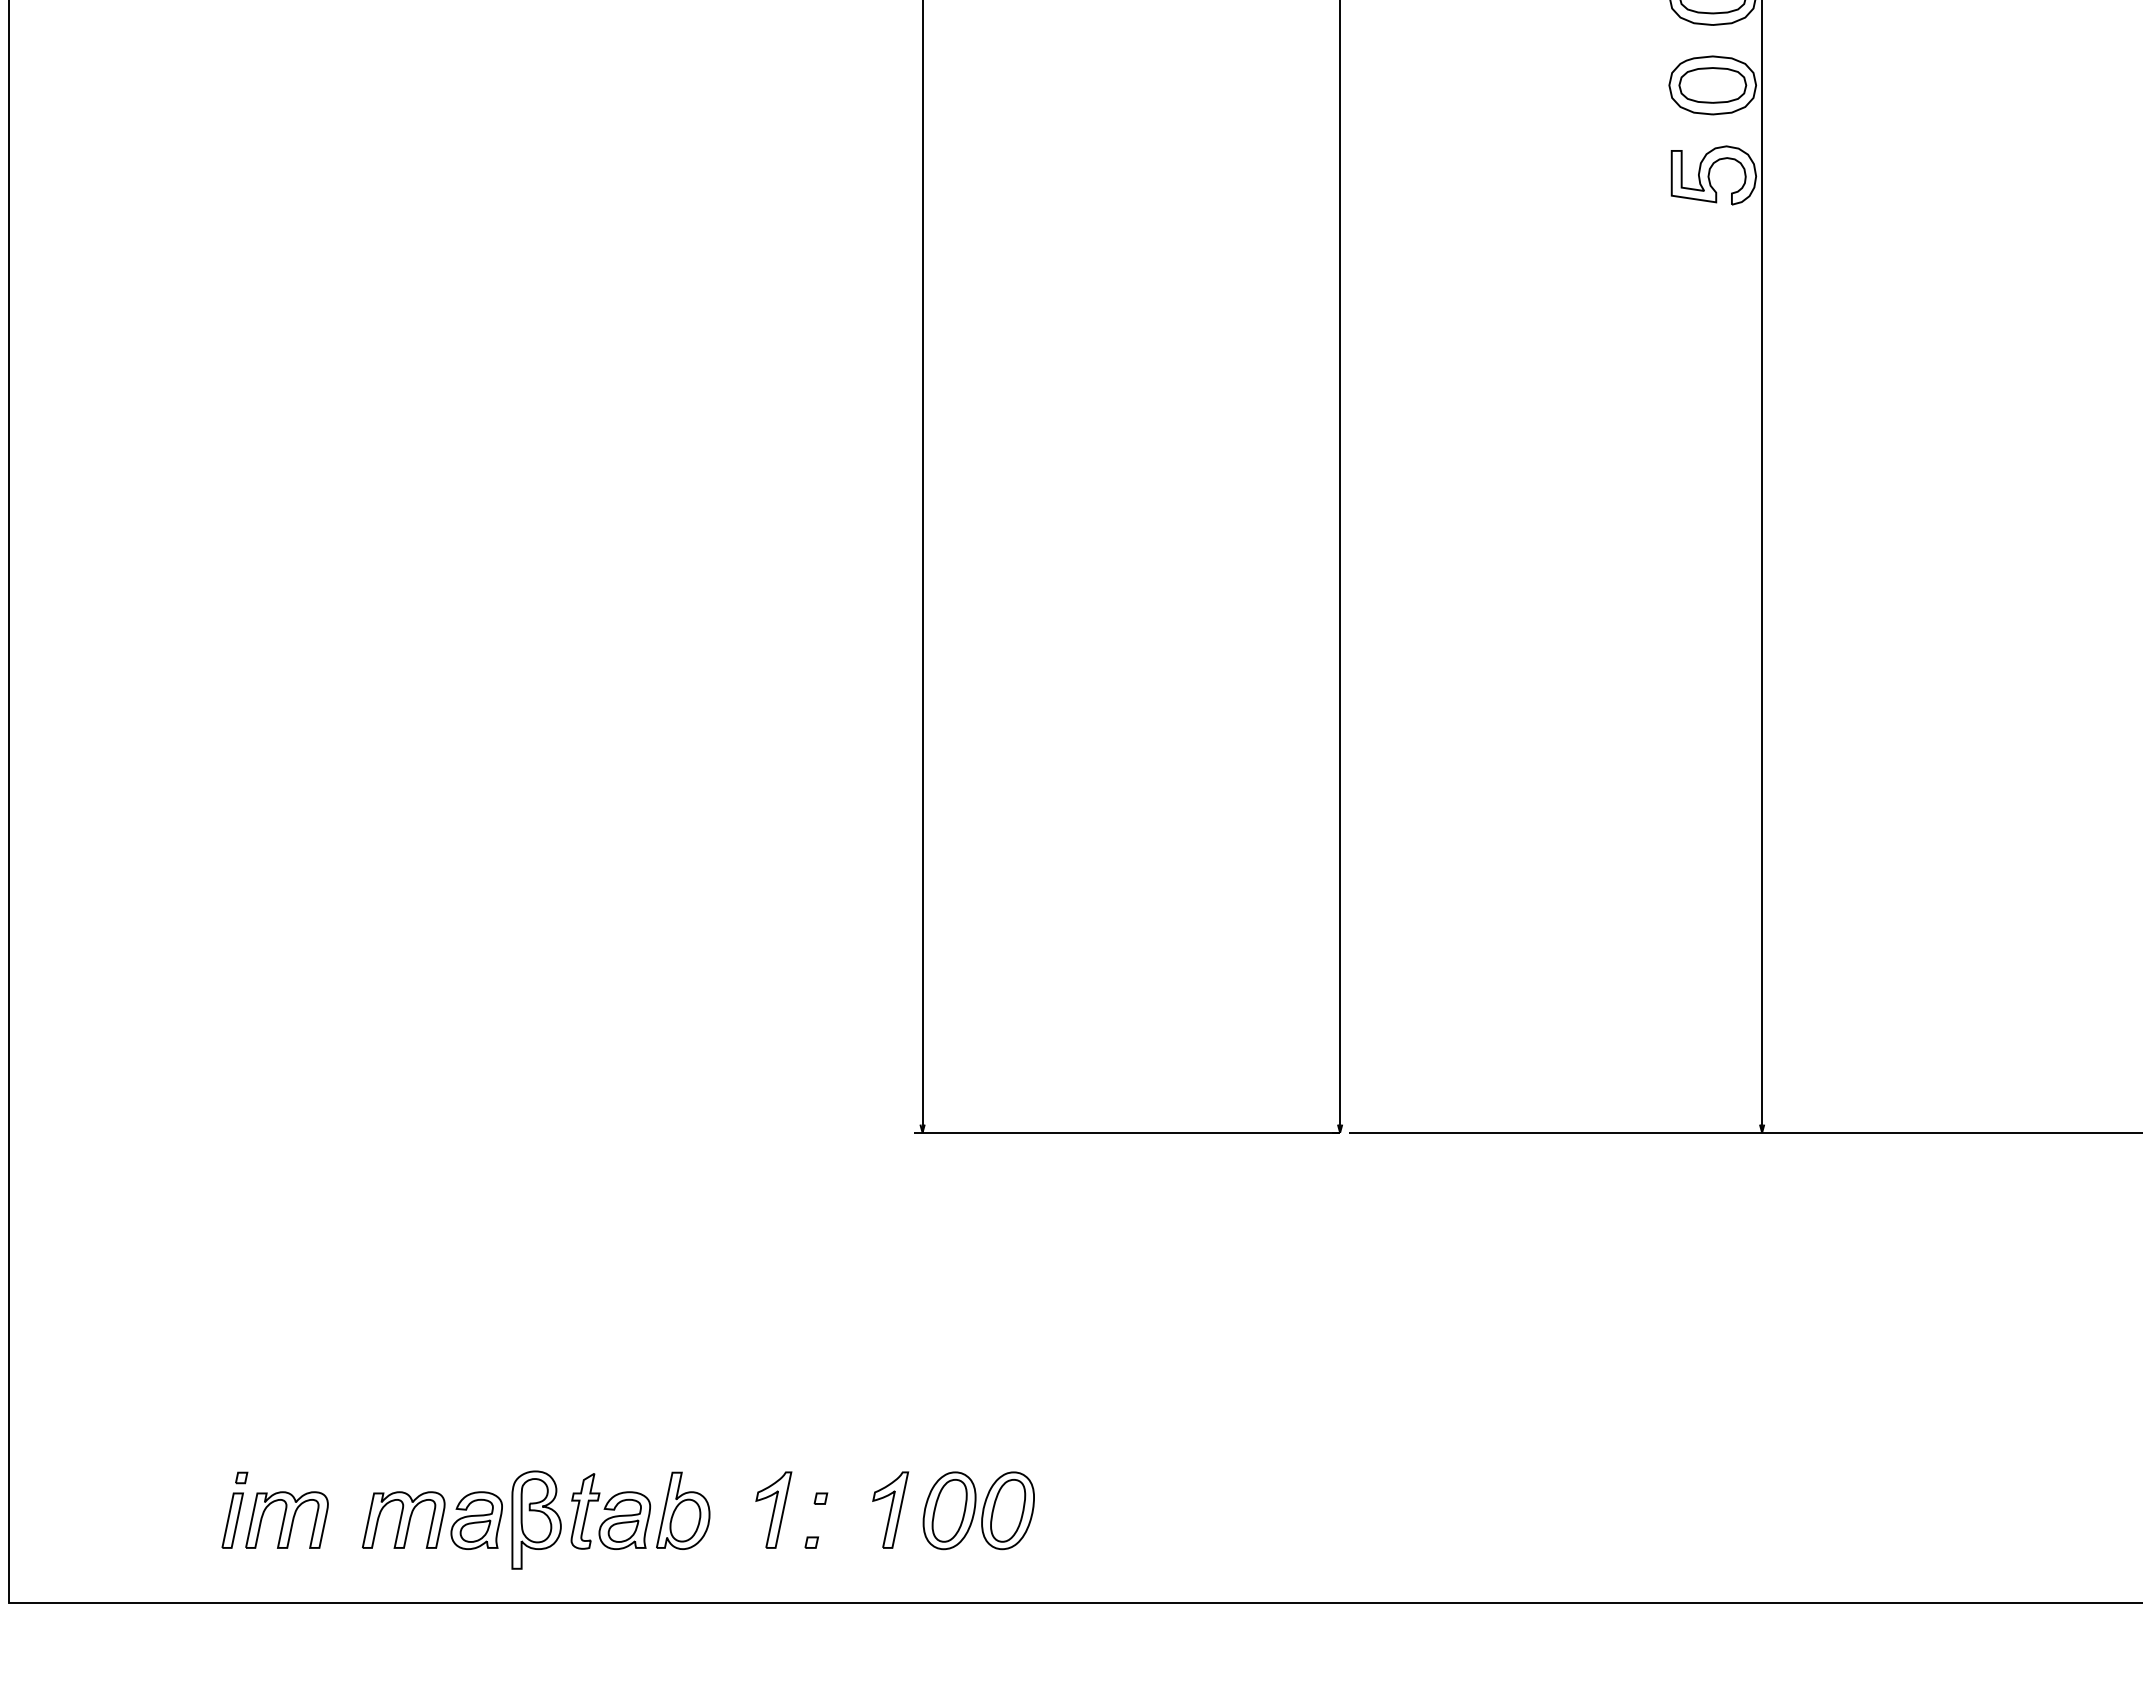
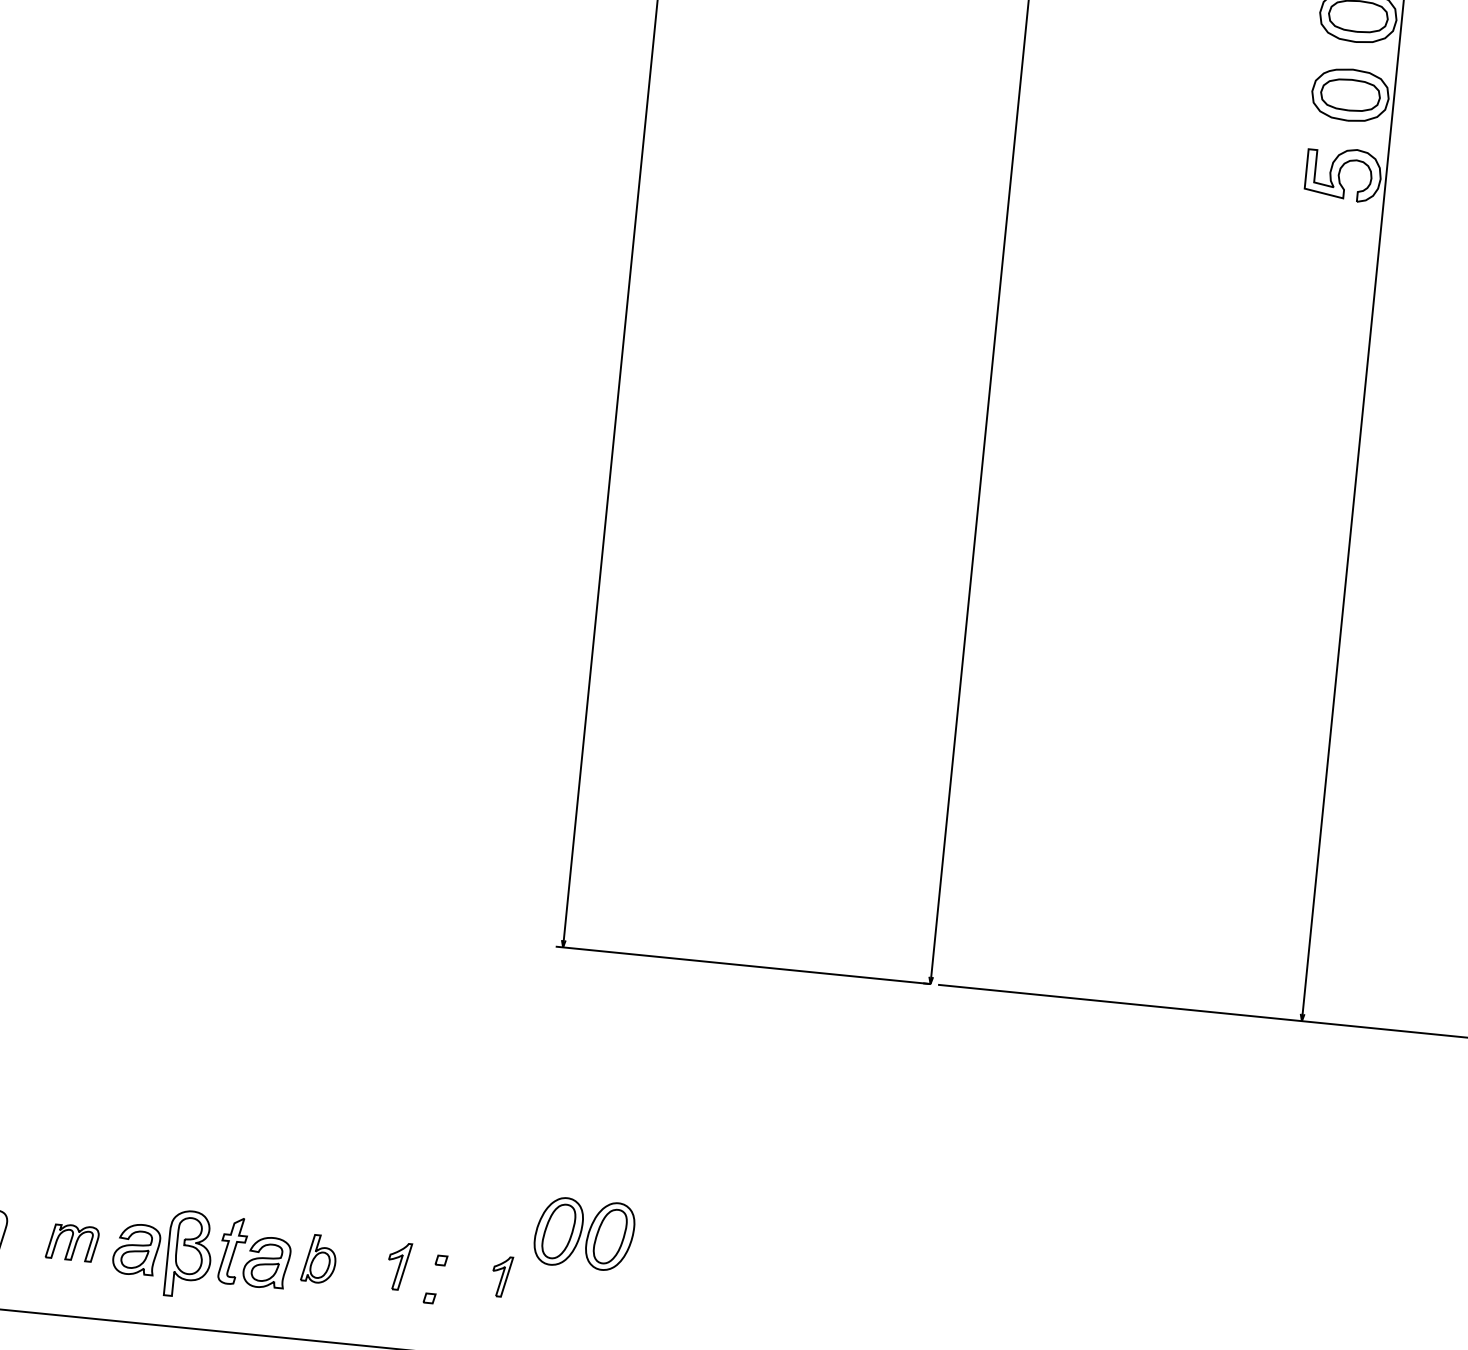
part: (773, 1509) -> (398, 1265), size x0.7
part: (890, 1509) -> (501, 1276), size x0.6
part: (683, 1510) -> (319, 1258), size x0.7
part: (978, 1510) -> (584, 1233), moved
part: (403, 1519) -> (72, 1242), size x0.7

